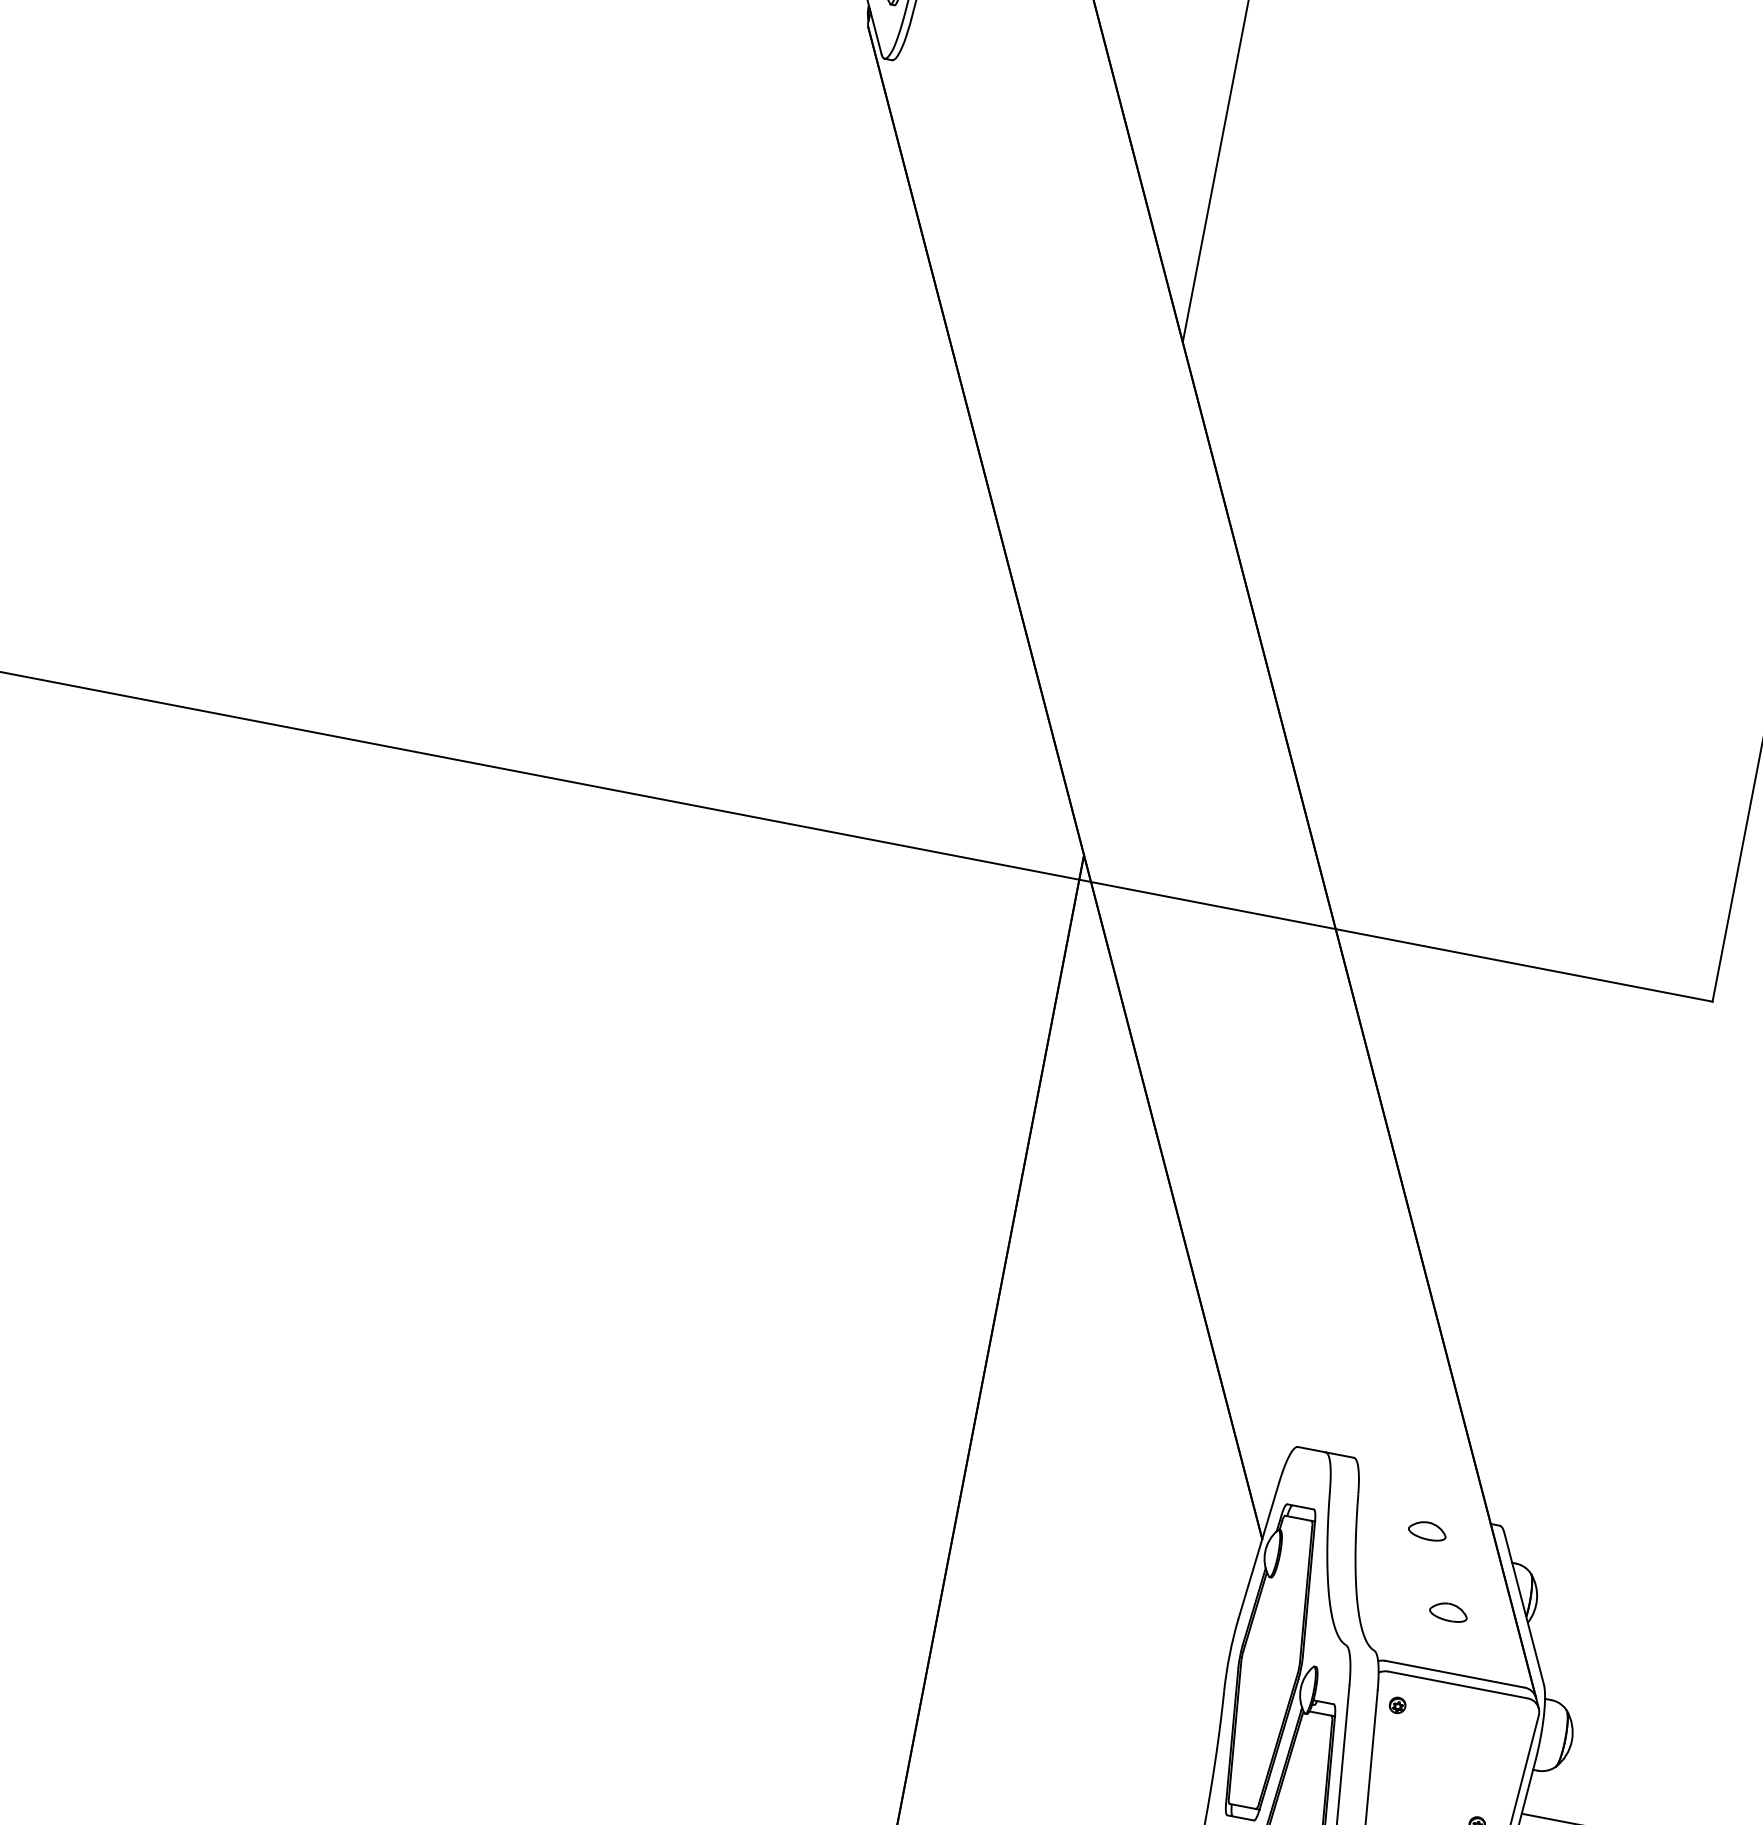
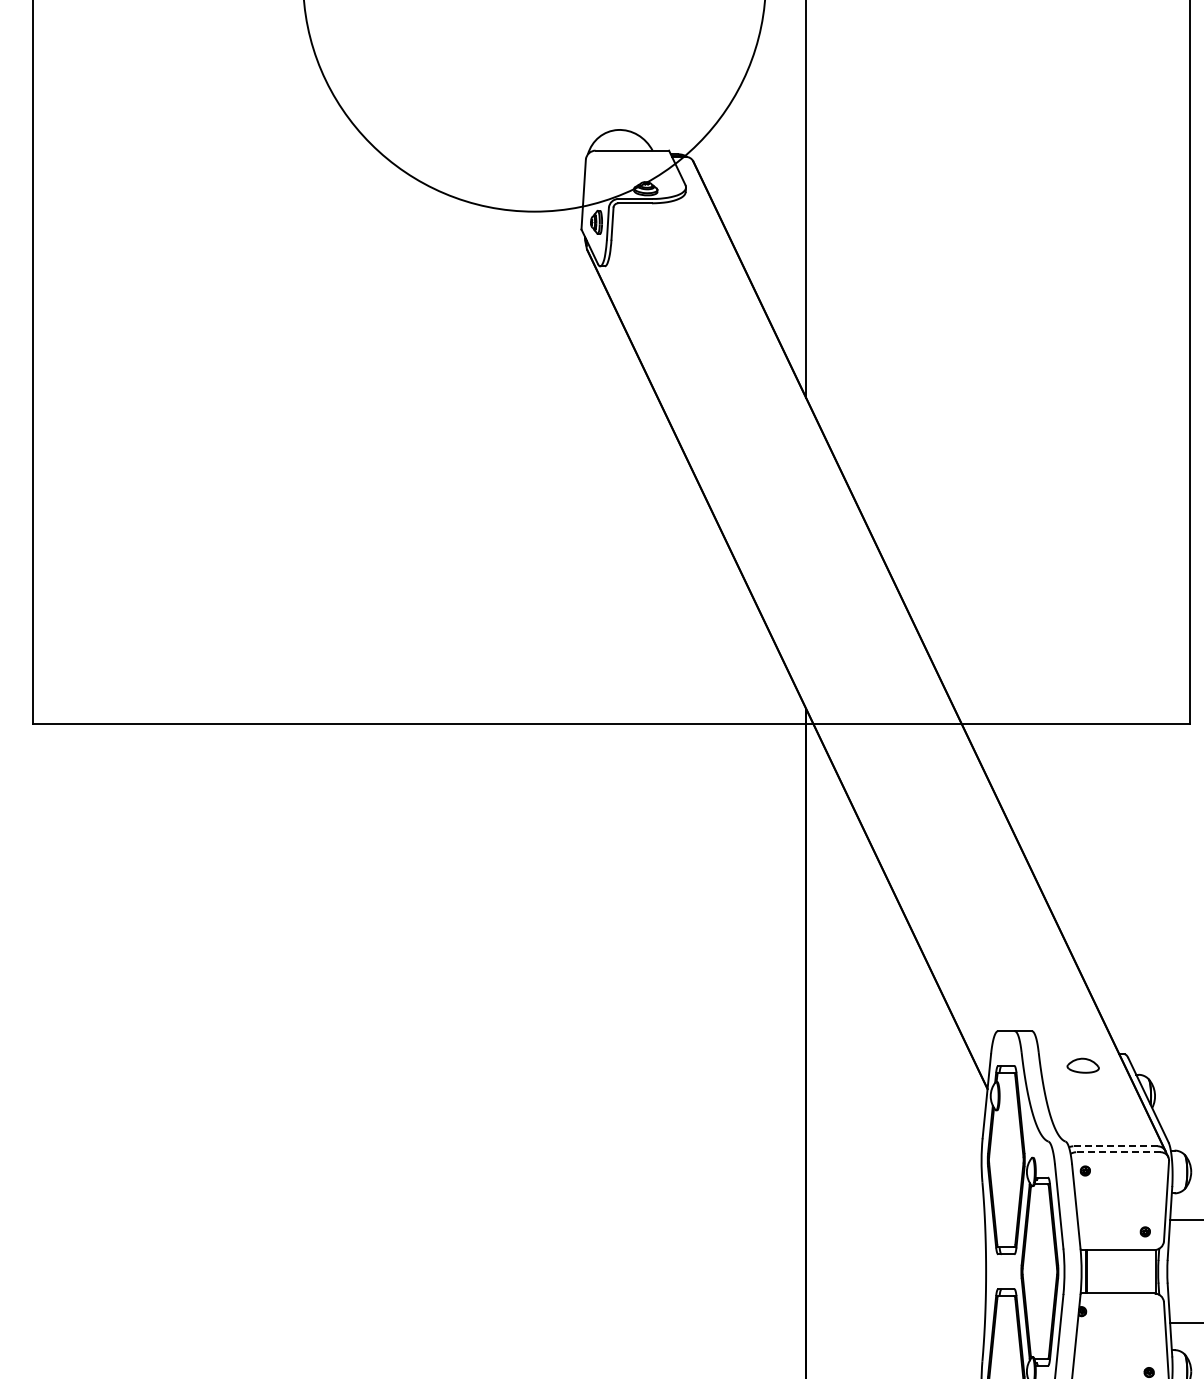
part: (1428, 1530) -> (1083, 1065), size x1.4
part: (1448, 1611) -> (1104, 1110), removed
line: (1455, 1674) -> (1115, 1146), solid -> dashed
line: (1456, 1685) -> (1117, 1152), solid -> dashed

